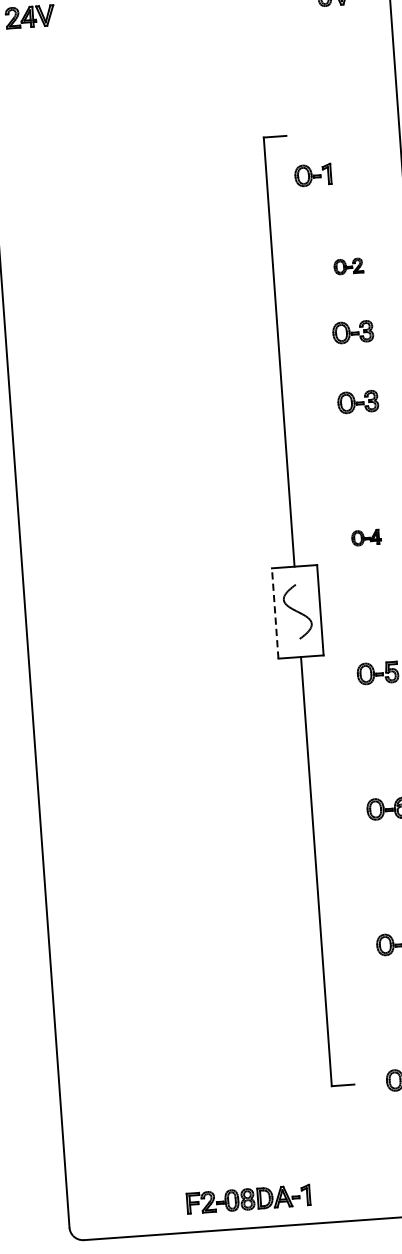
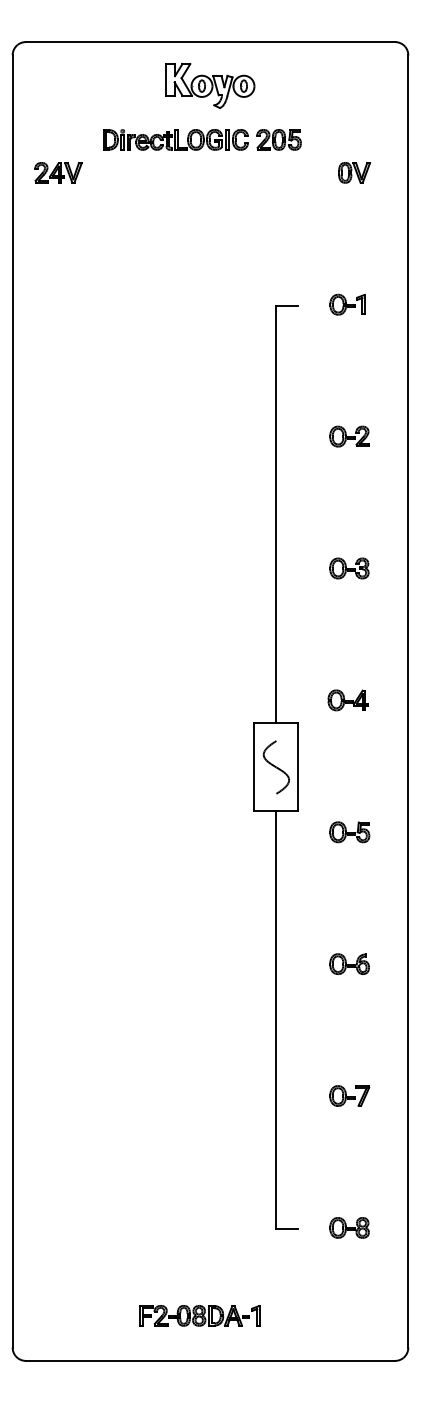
part: (313, 174) -> (347, 304), moved
part: (348, 266) -> (349, 436), size x1.43
part: (353, 332) -> (349, 500), removed
part: (365, 537) -> (347, 700), size x1.43
line: (275, 613) -> (254, 767), dashed -> solid
part: (248, 1199) -> (199, 1315), moved

